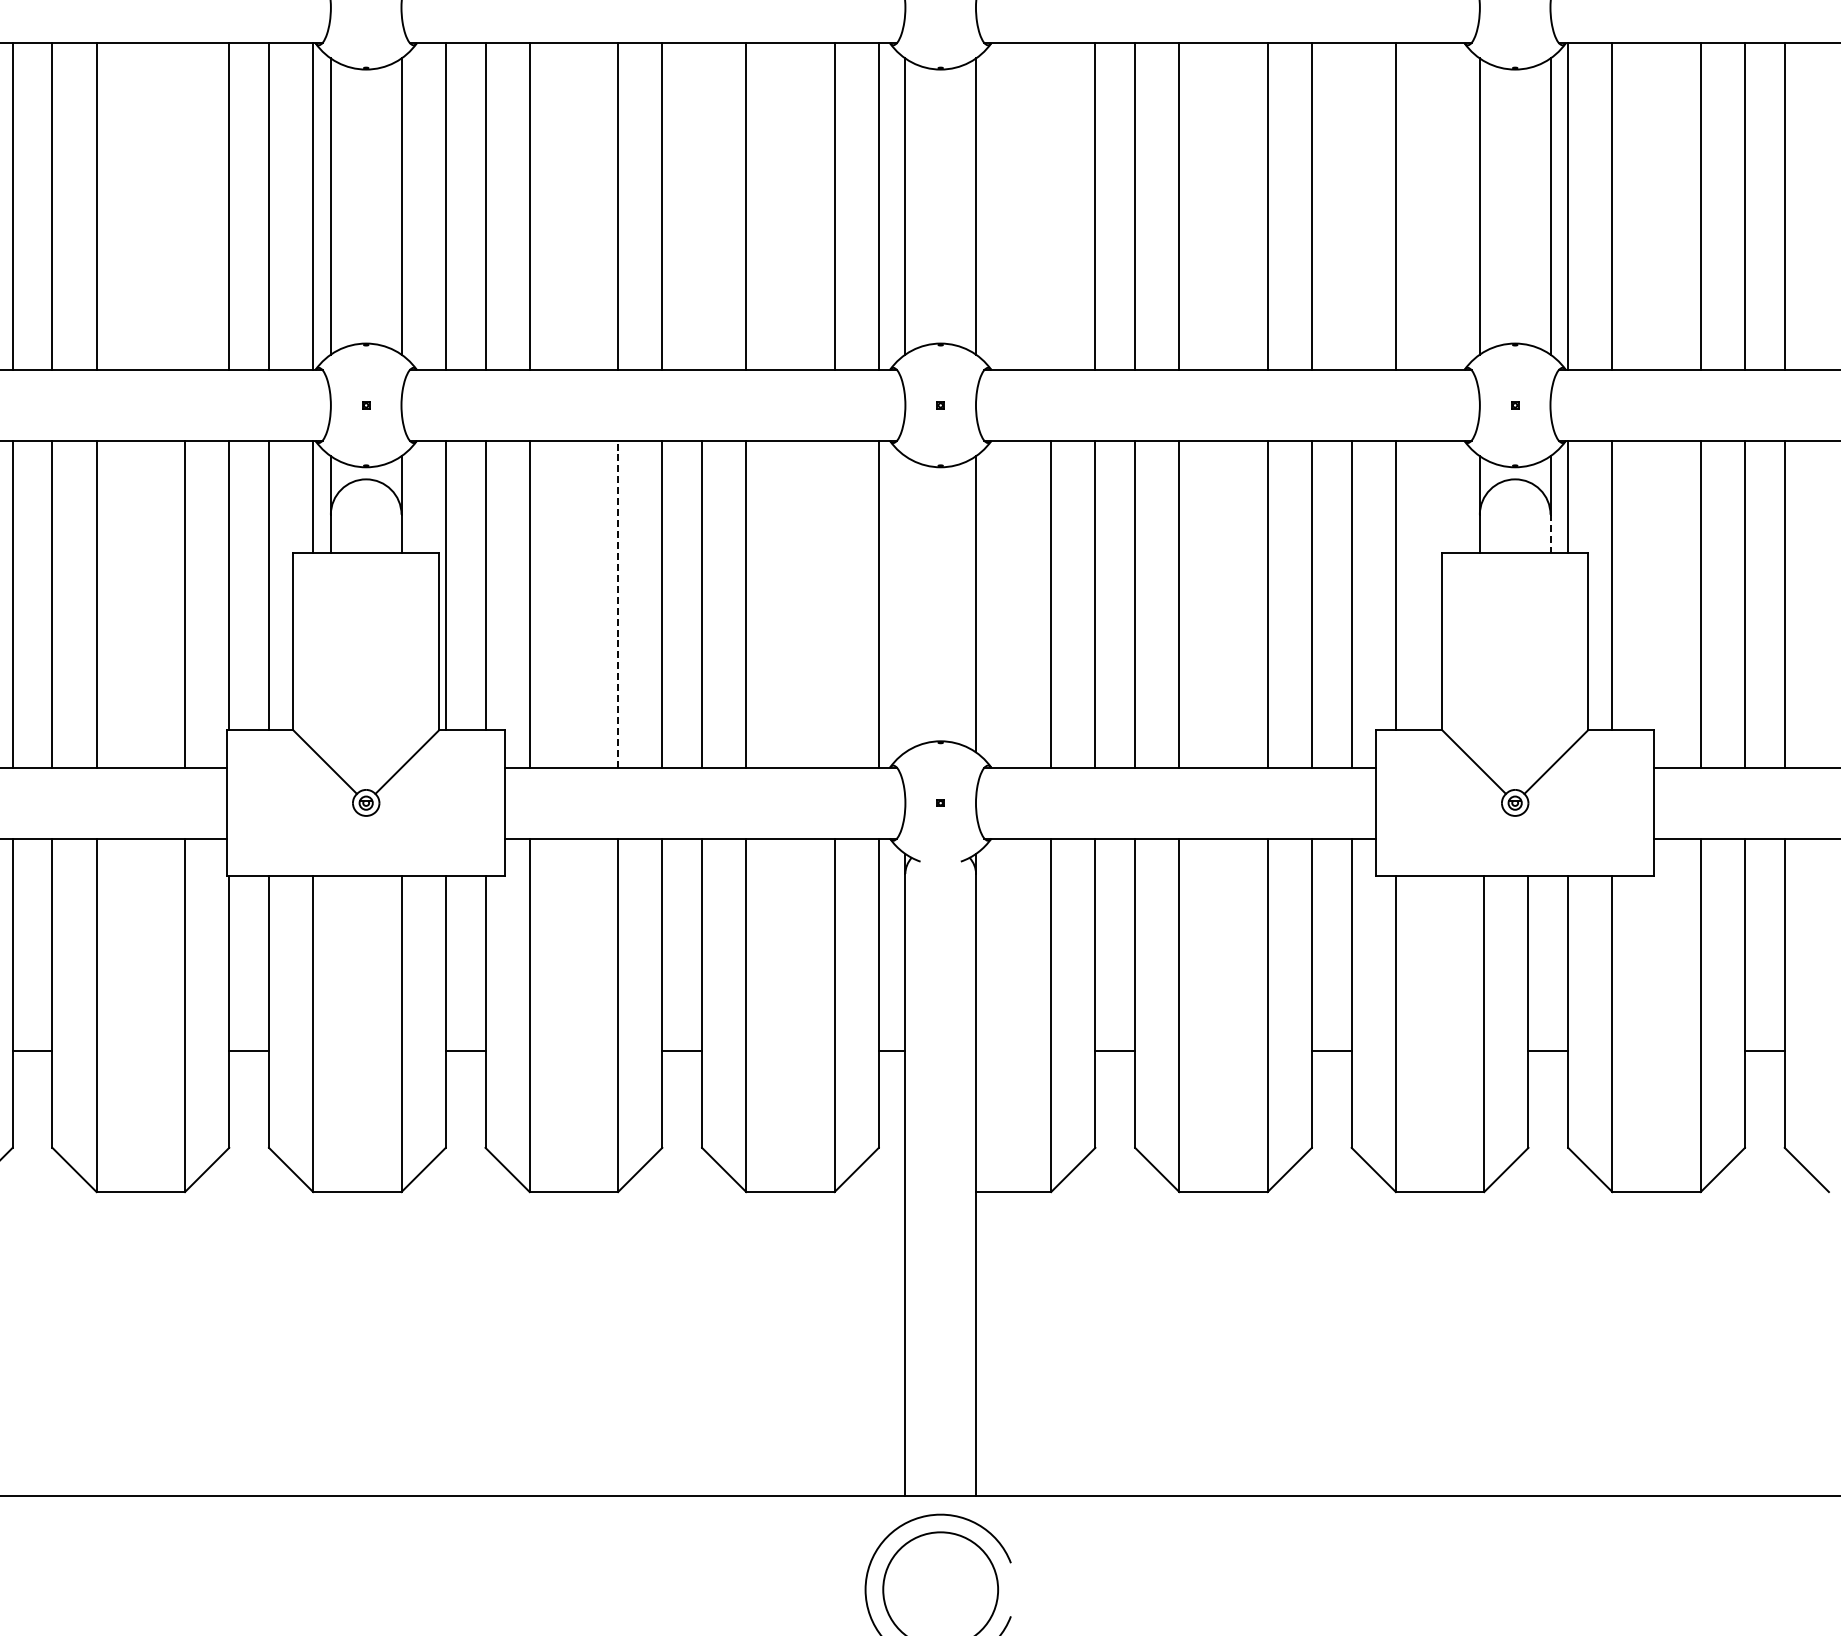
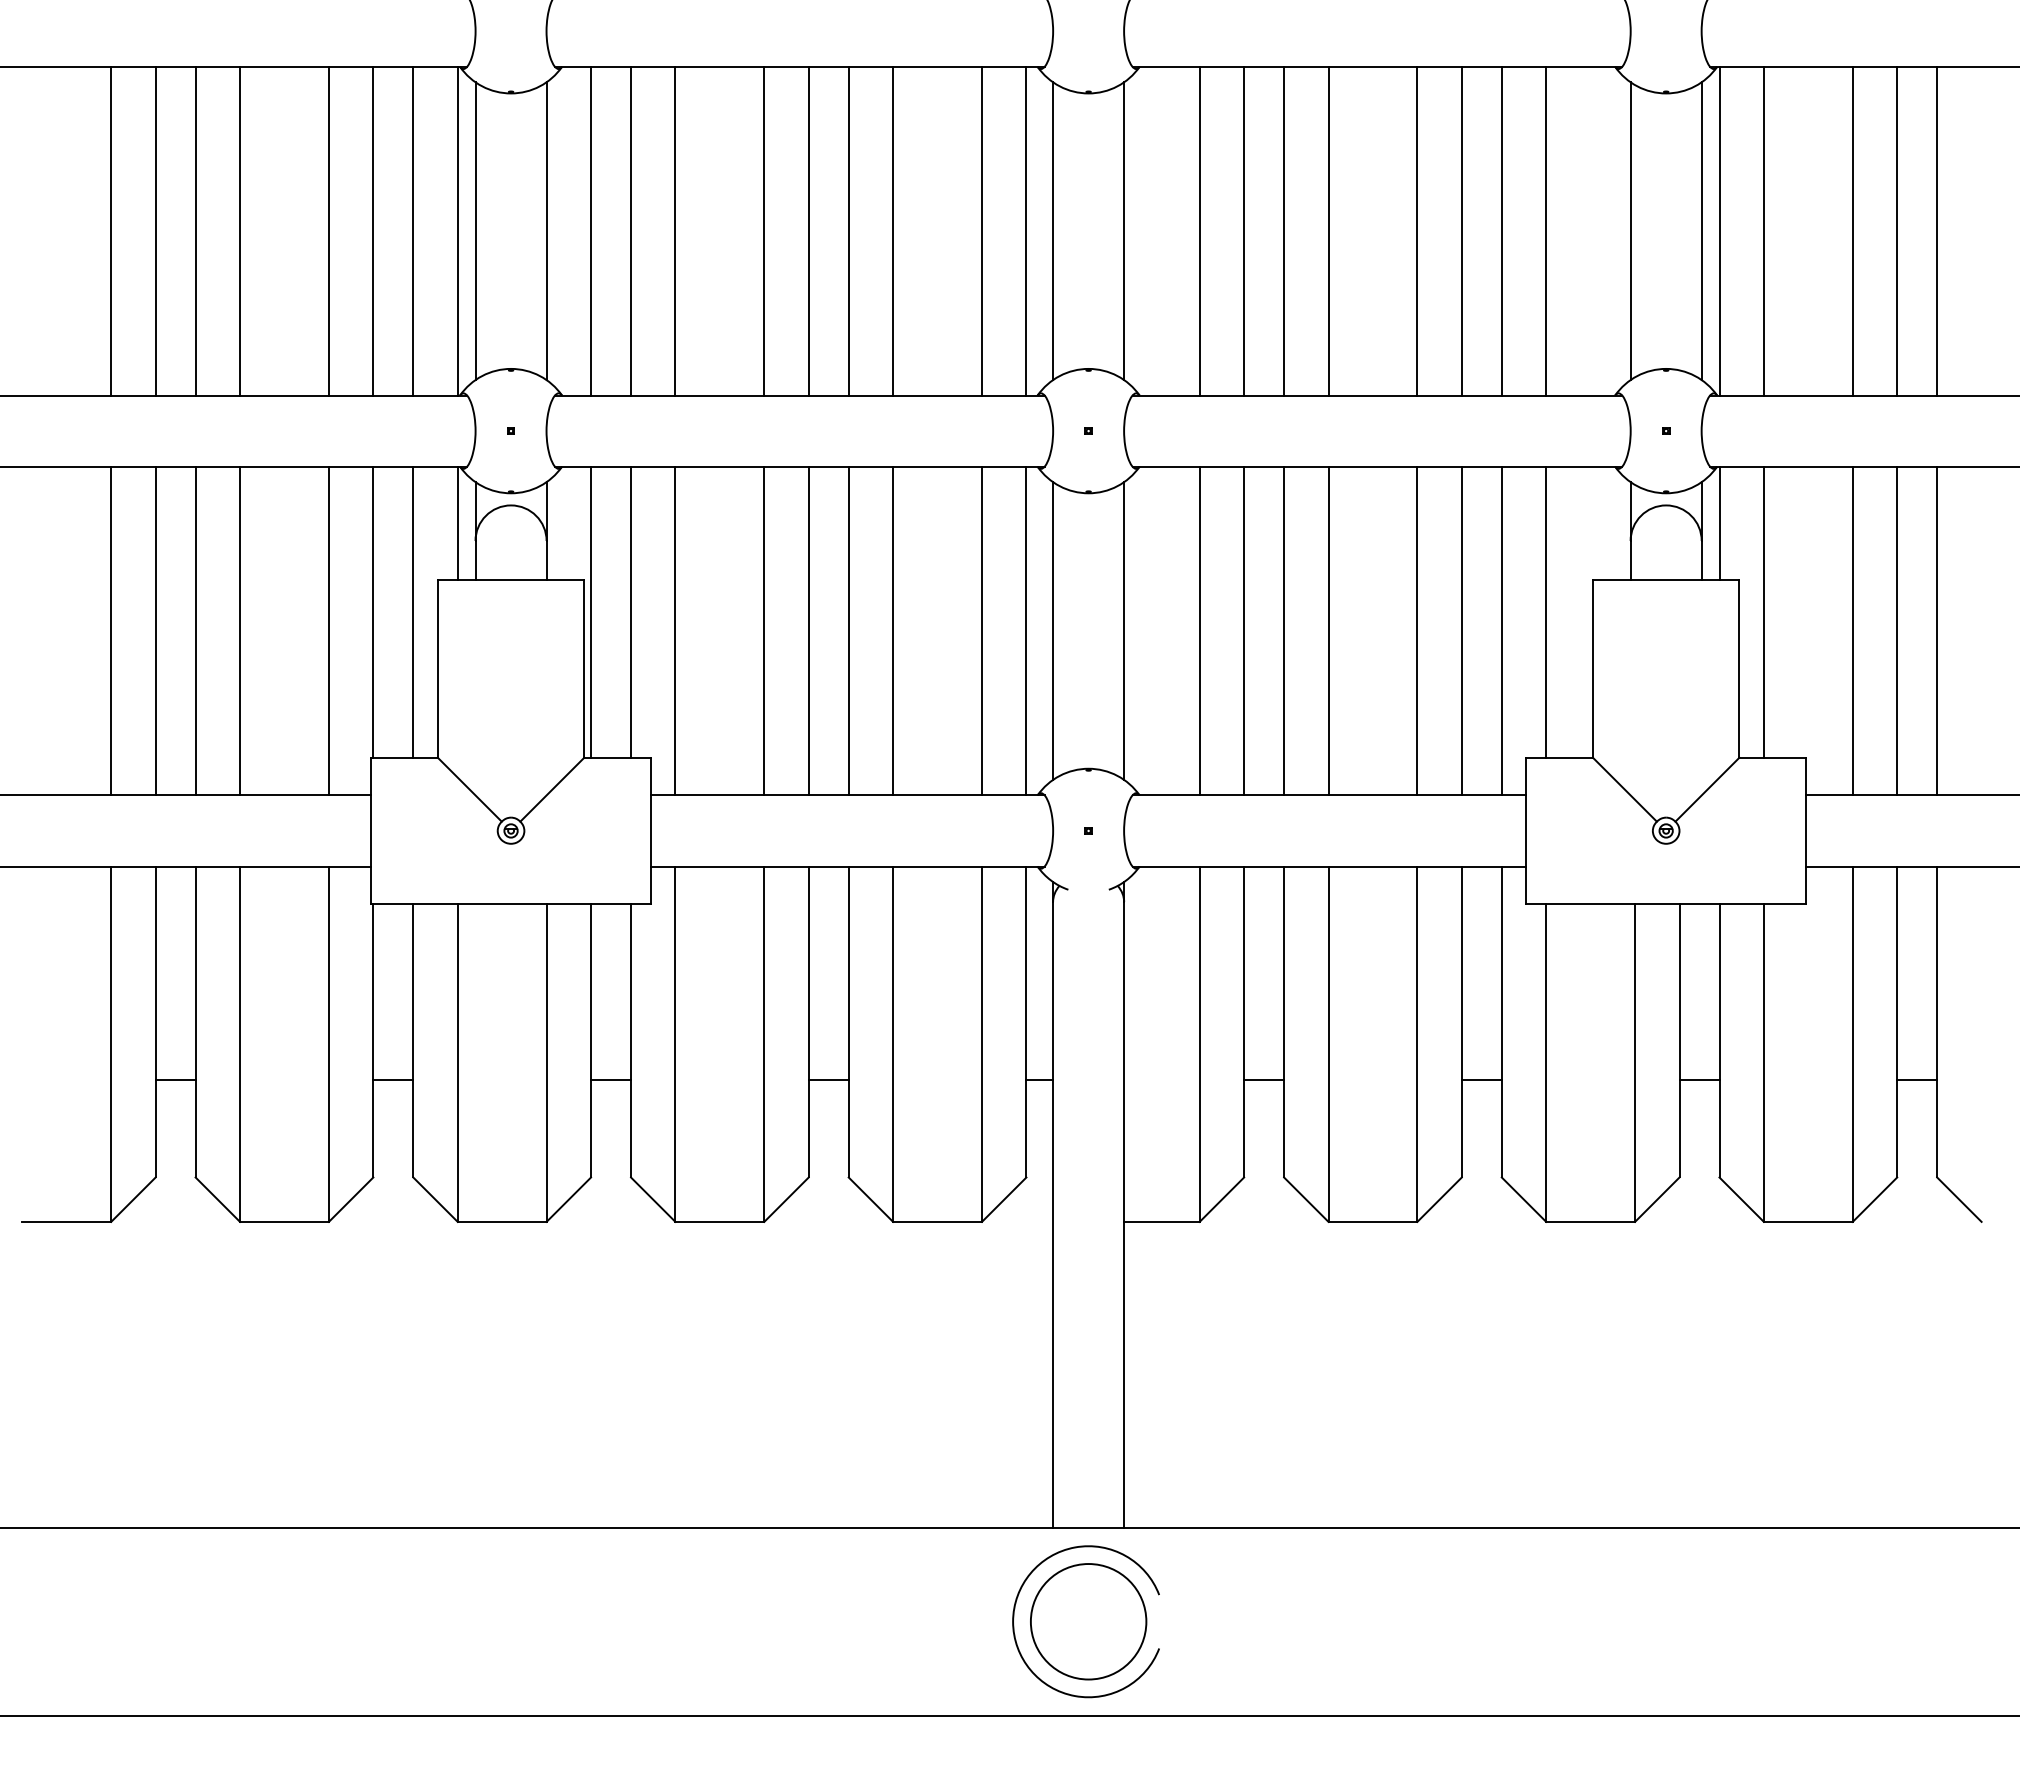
line: (184, 205) -> (328, 230), added
line: (701, 205) -> (848, 230), added
line: (1050, 205) -> (1199, 230), added
line: (1351, 205) -> (1501, 230), added
line: (1550, 533) -> (1701, 559), dashed -> solid
line: (618, 603) -> (764, 630), dashed -> solid
line: (835, 603) -> (982, 630), added
line: (905, 603) -> (1053, 630), added

